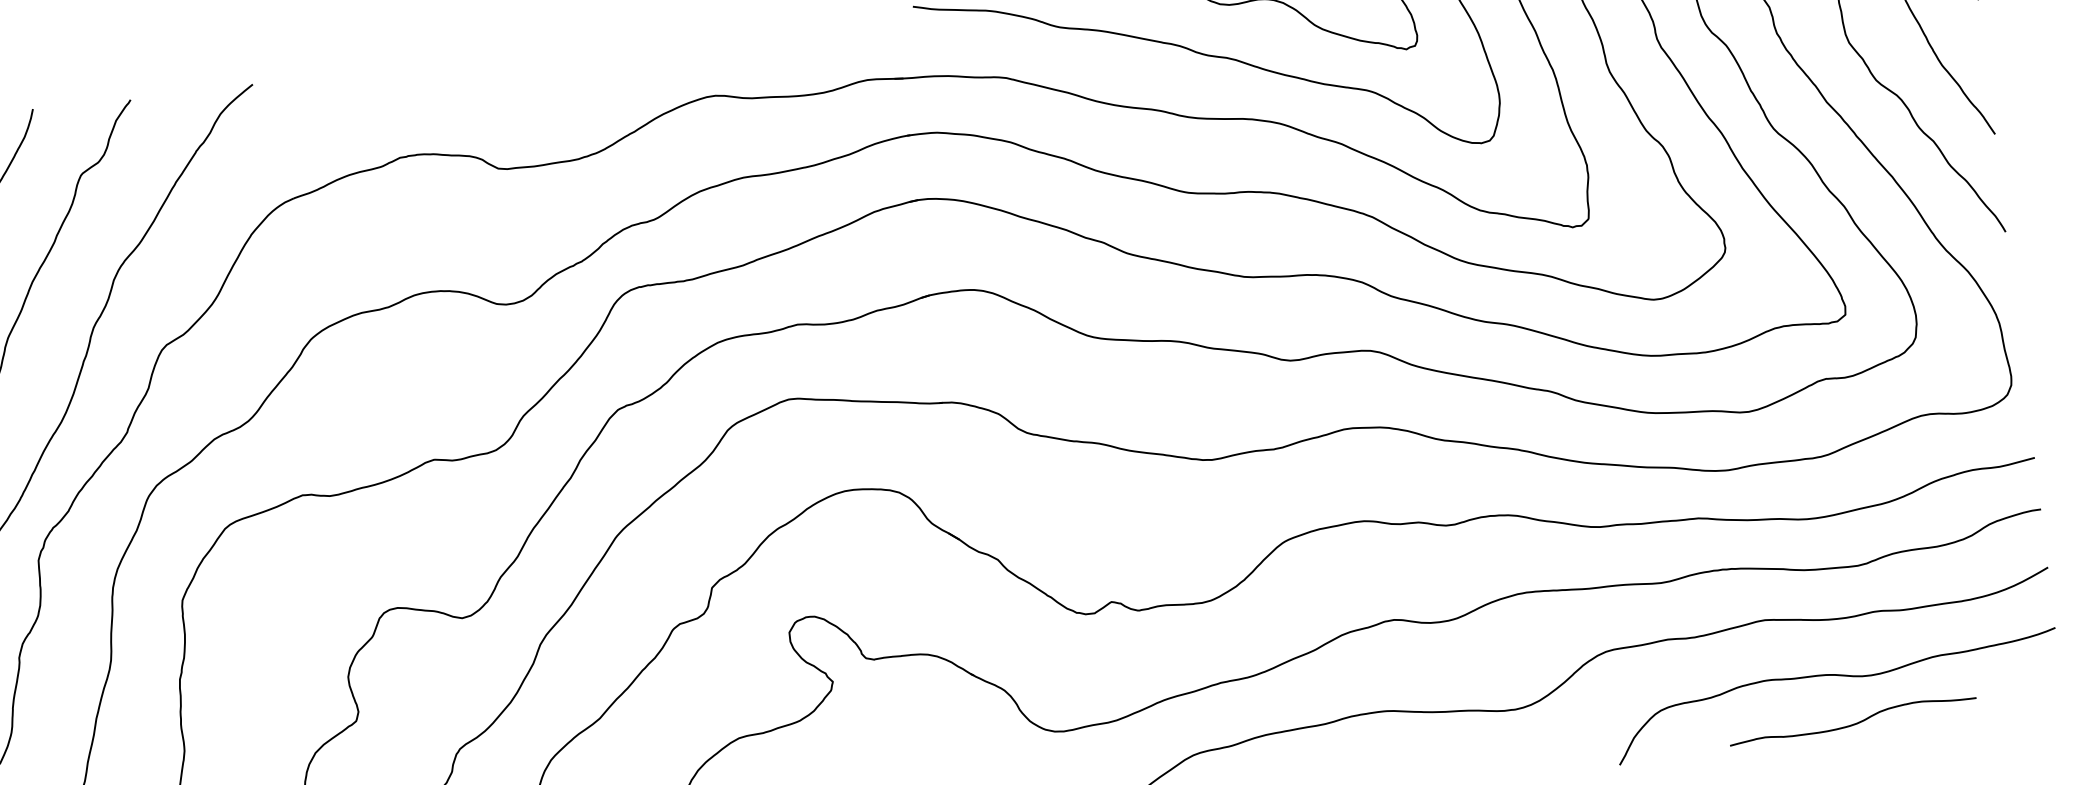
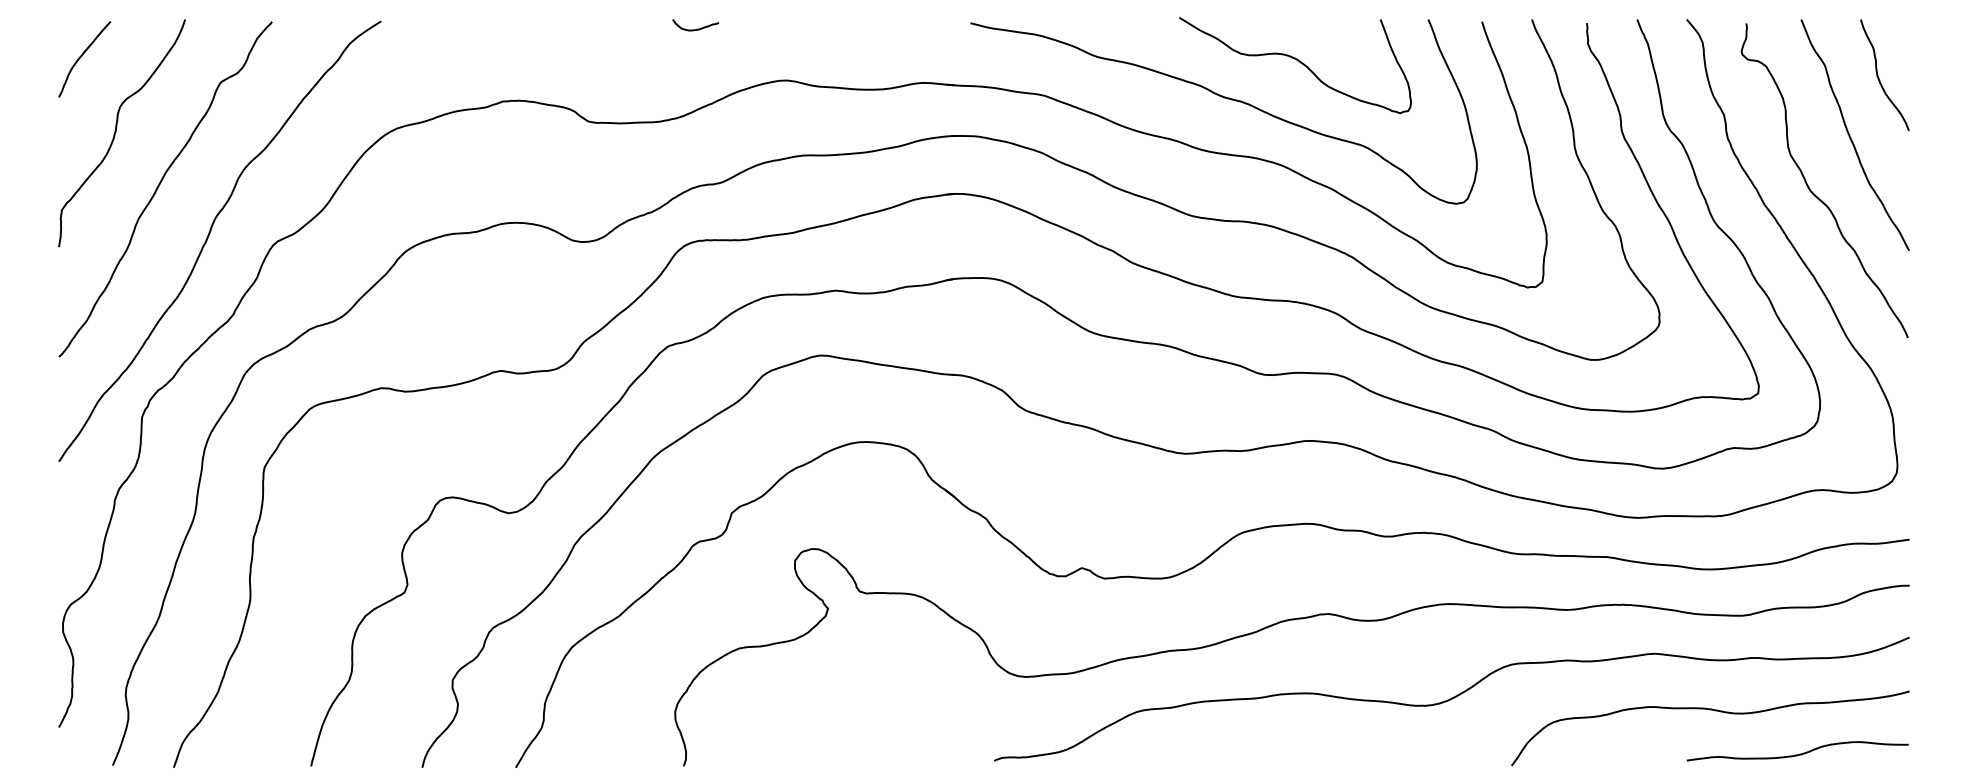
curve: (607, 49) -> (697, 28), added
curve: (1855, 722) -> (1799, 753), moved

